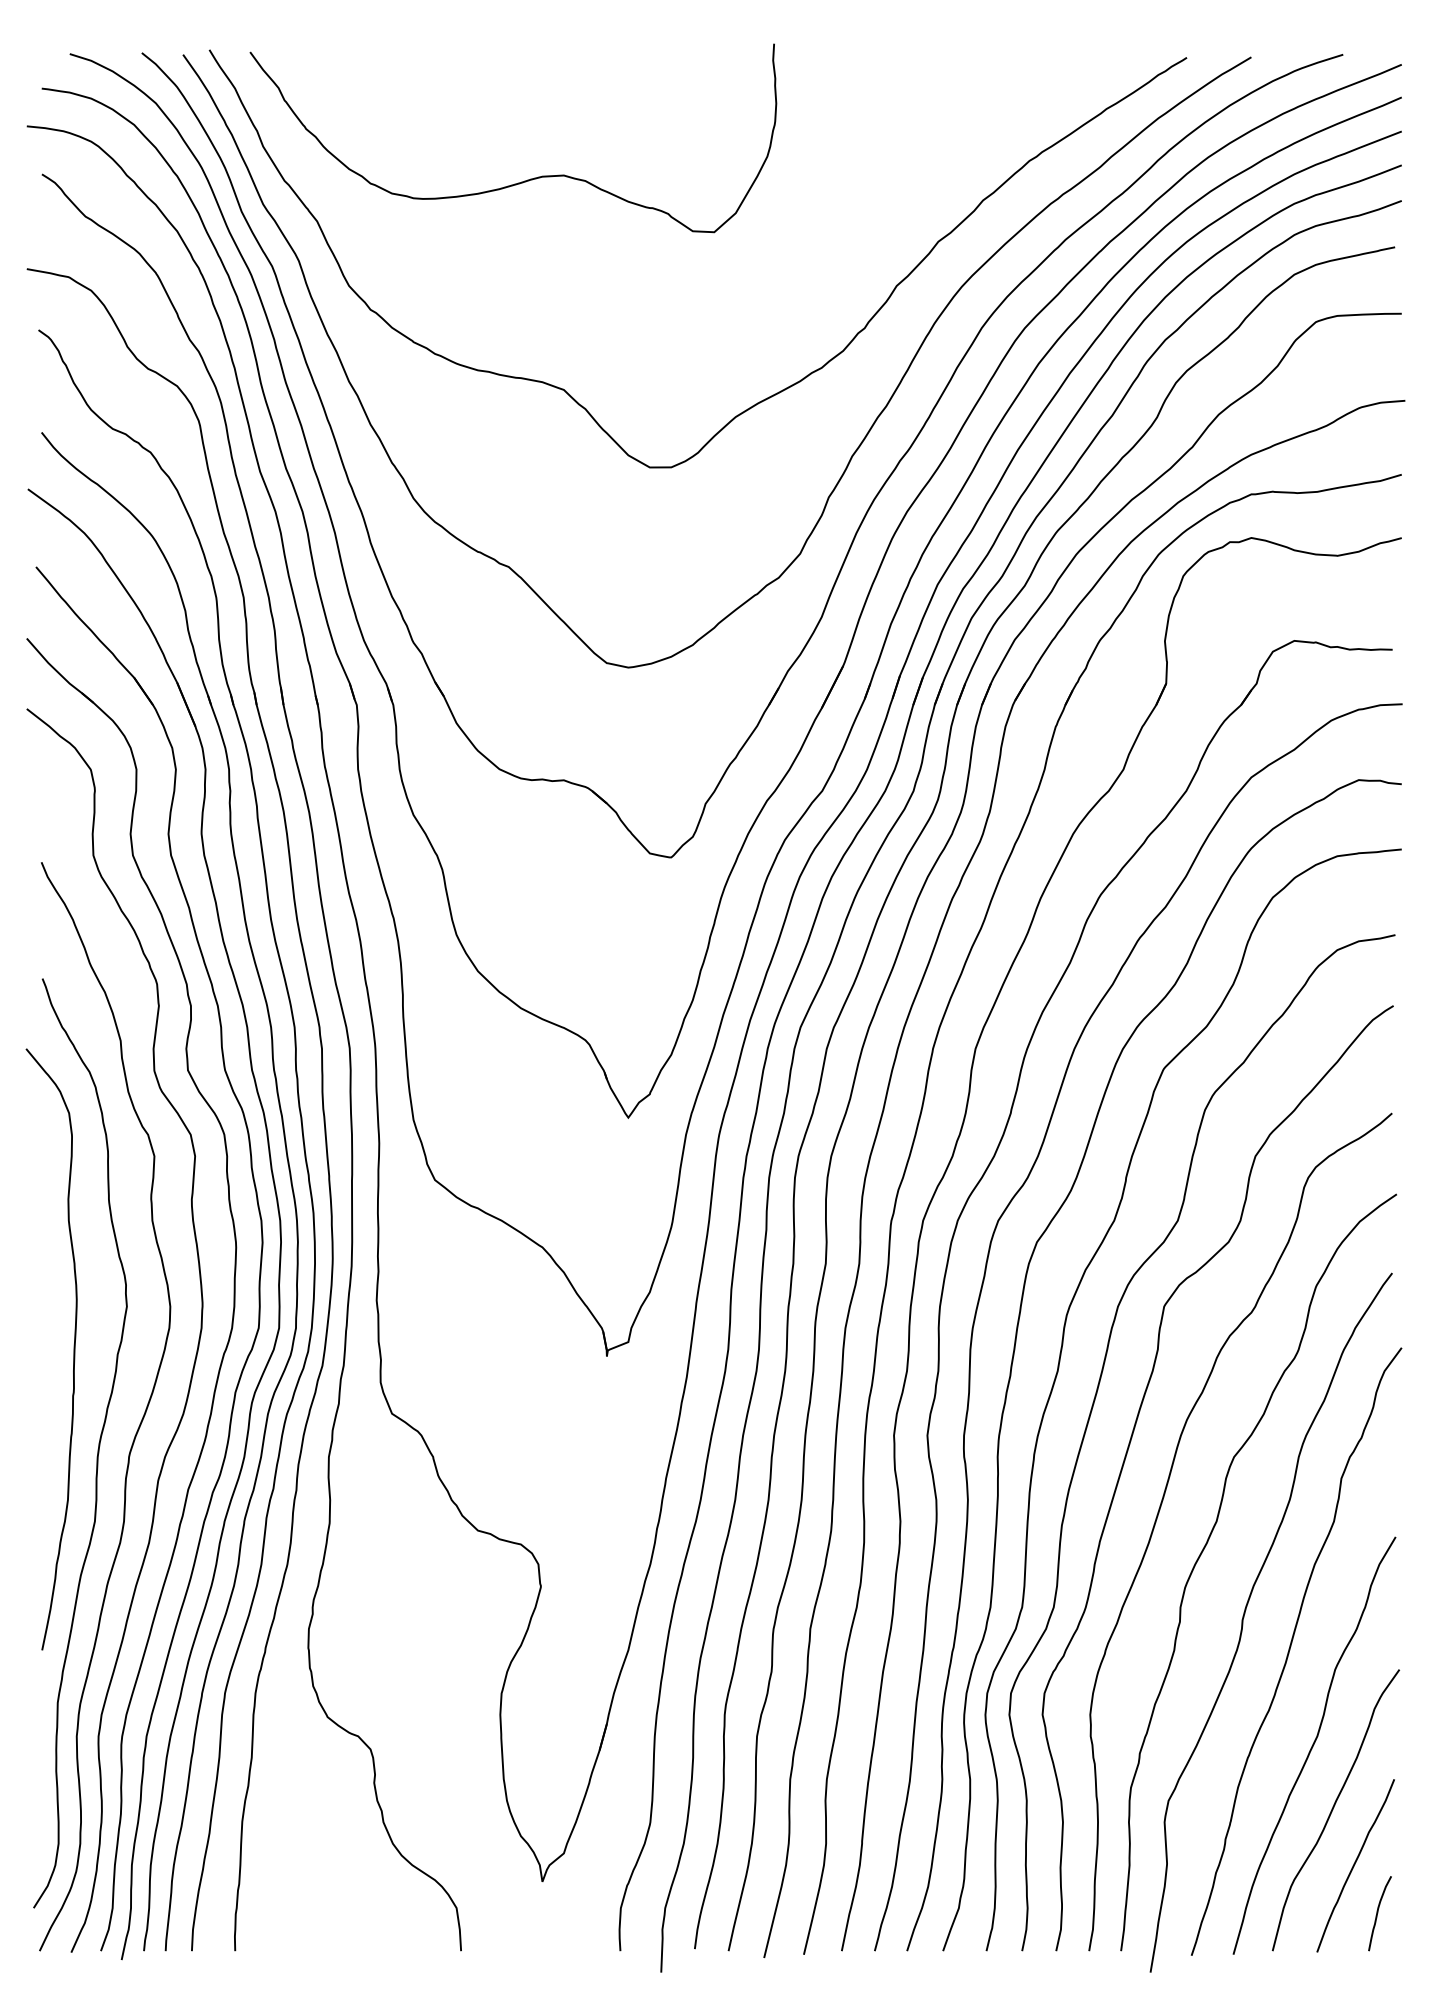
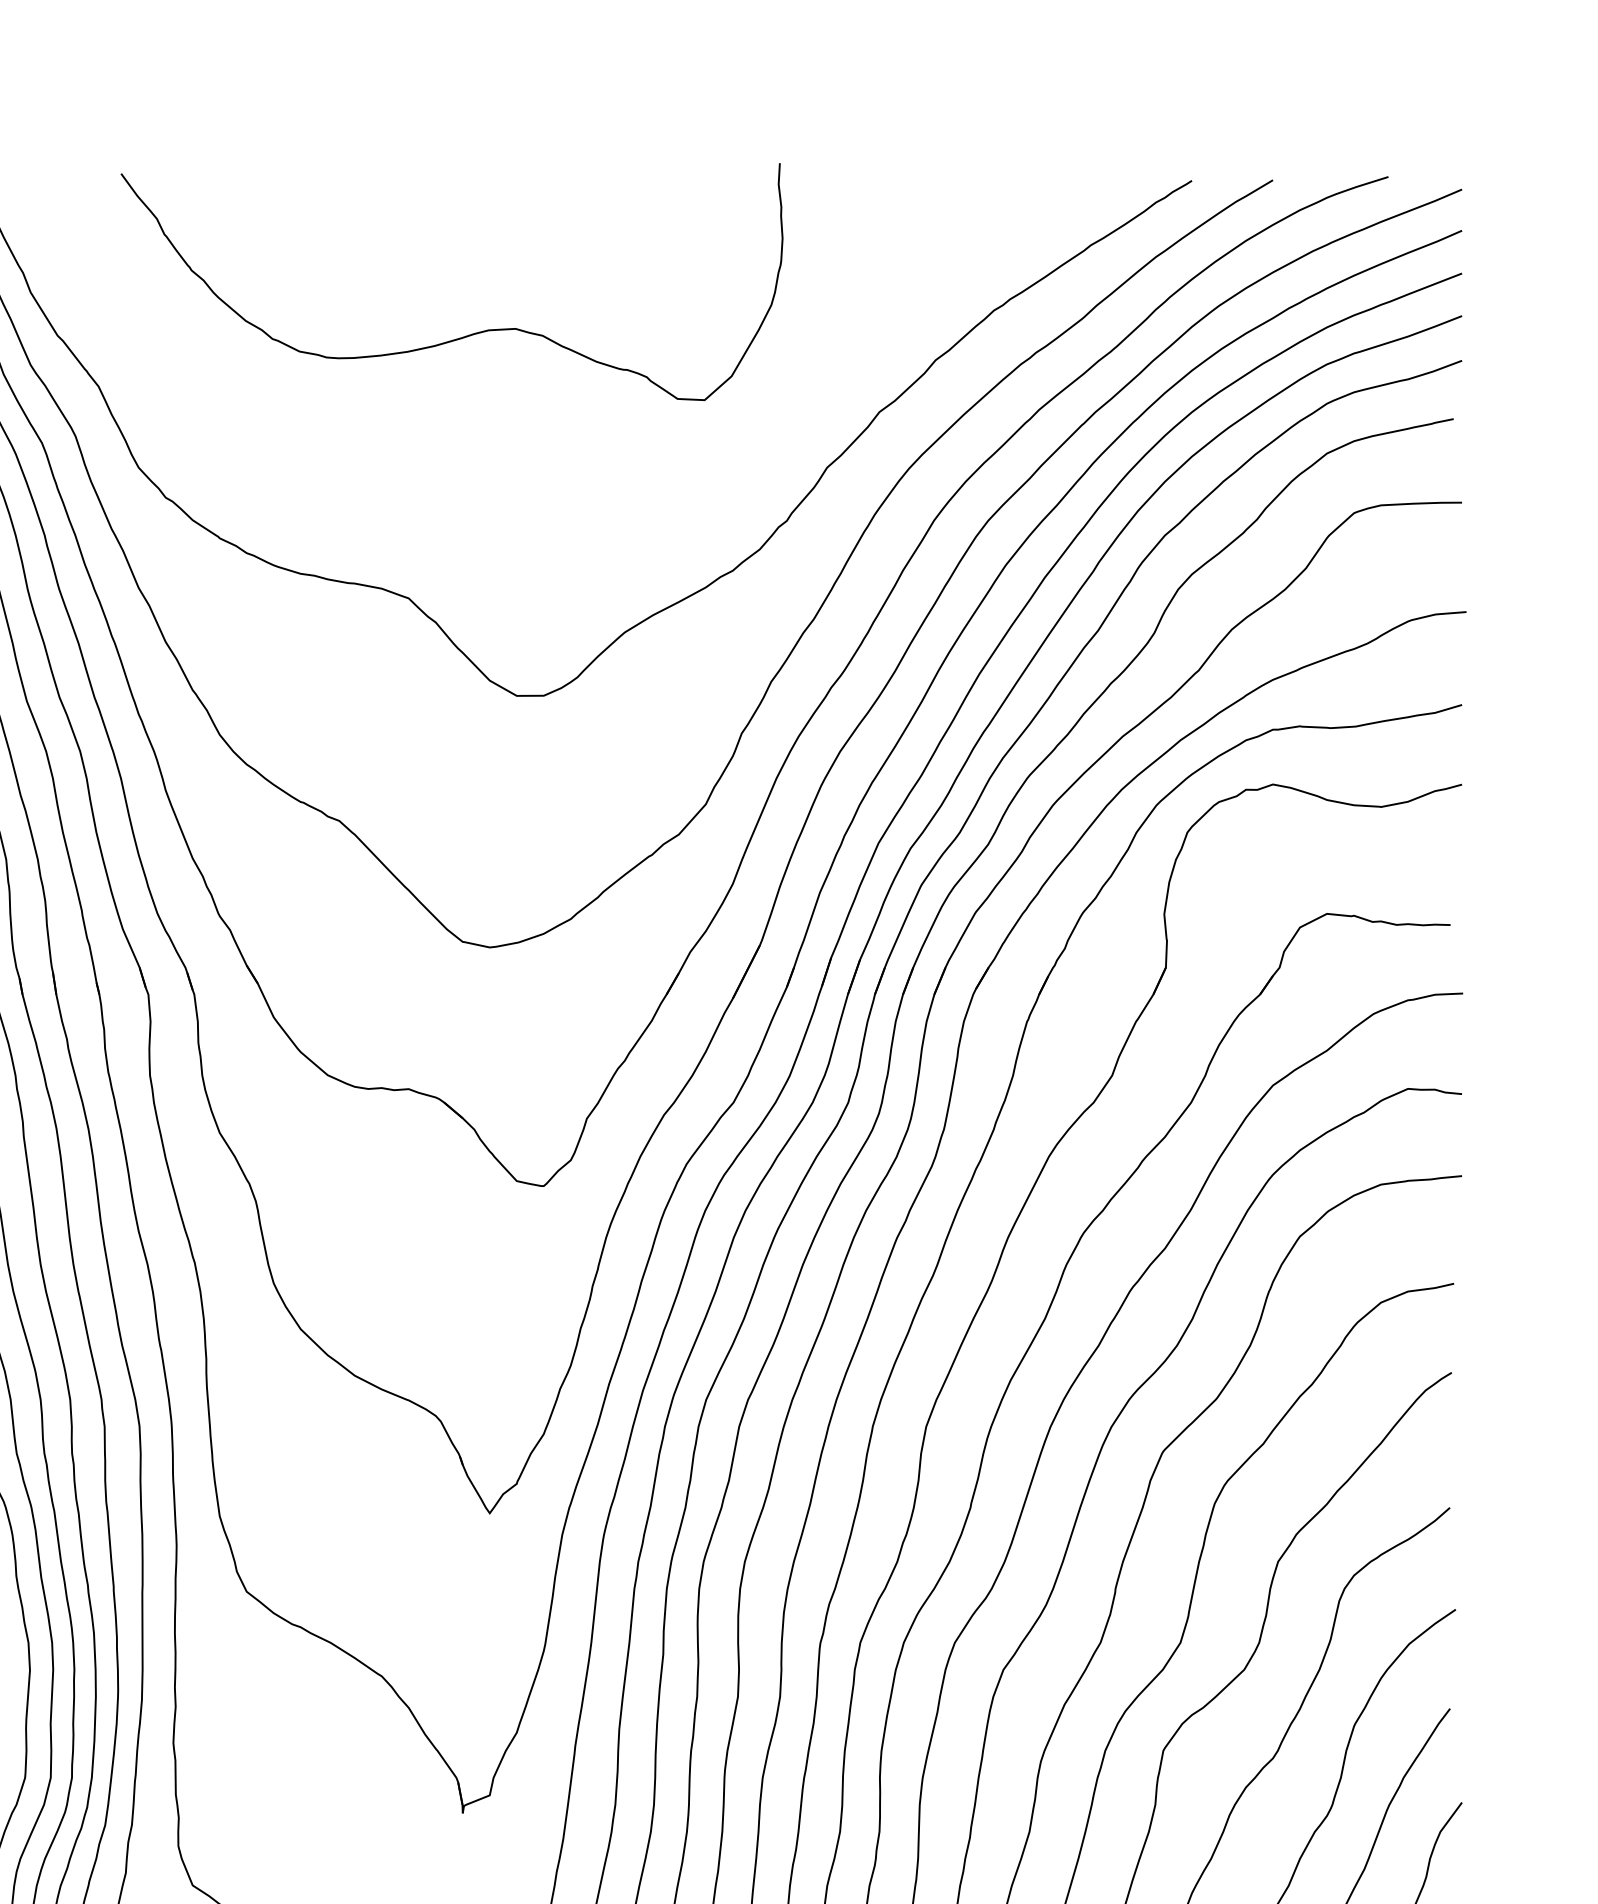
curve: (527, 179) -> (469, 333), moved

